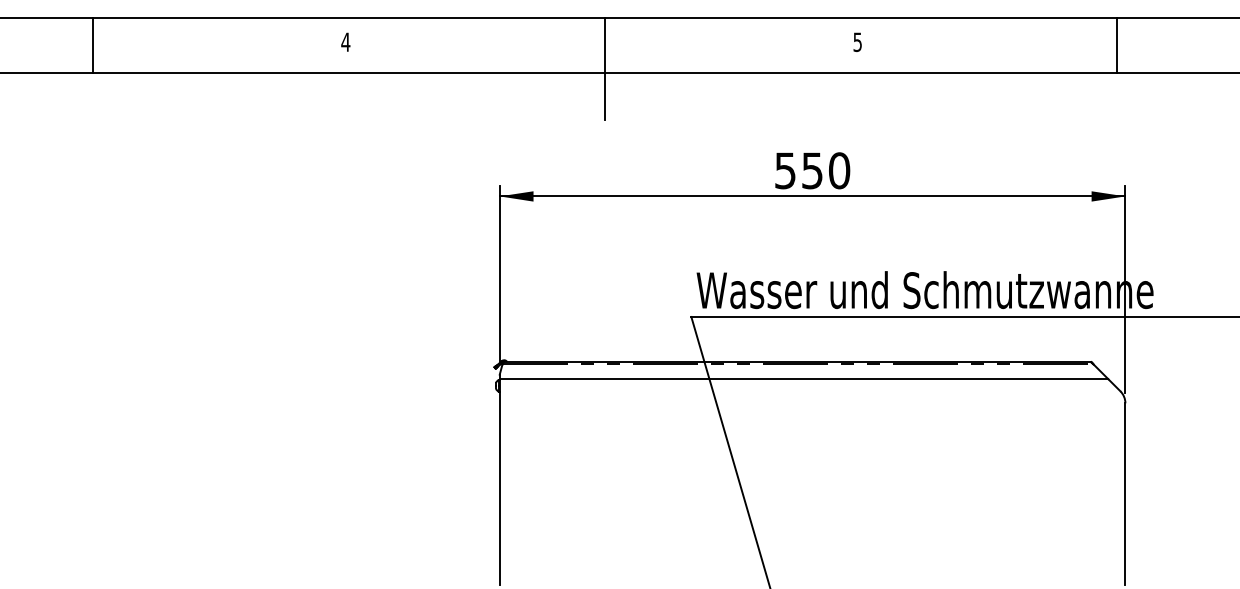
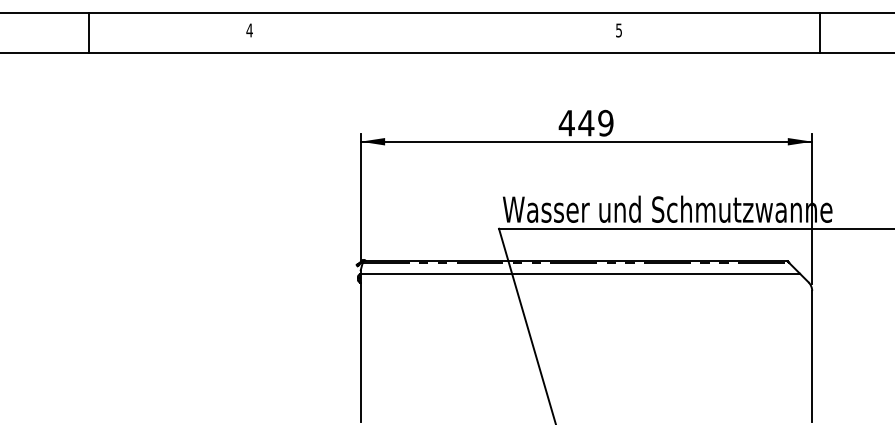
line: (92, 45) -> (88, 32), moved
line: (1116, 45) -> (819, 32), moved
line: (604, 68) -> (436, 49), removed
text: (812, 170) -> (586, 123), 550 -> 449

